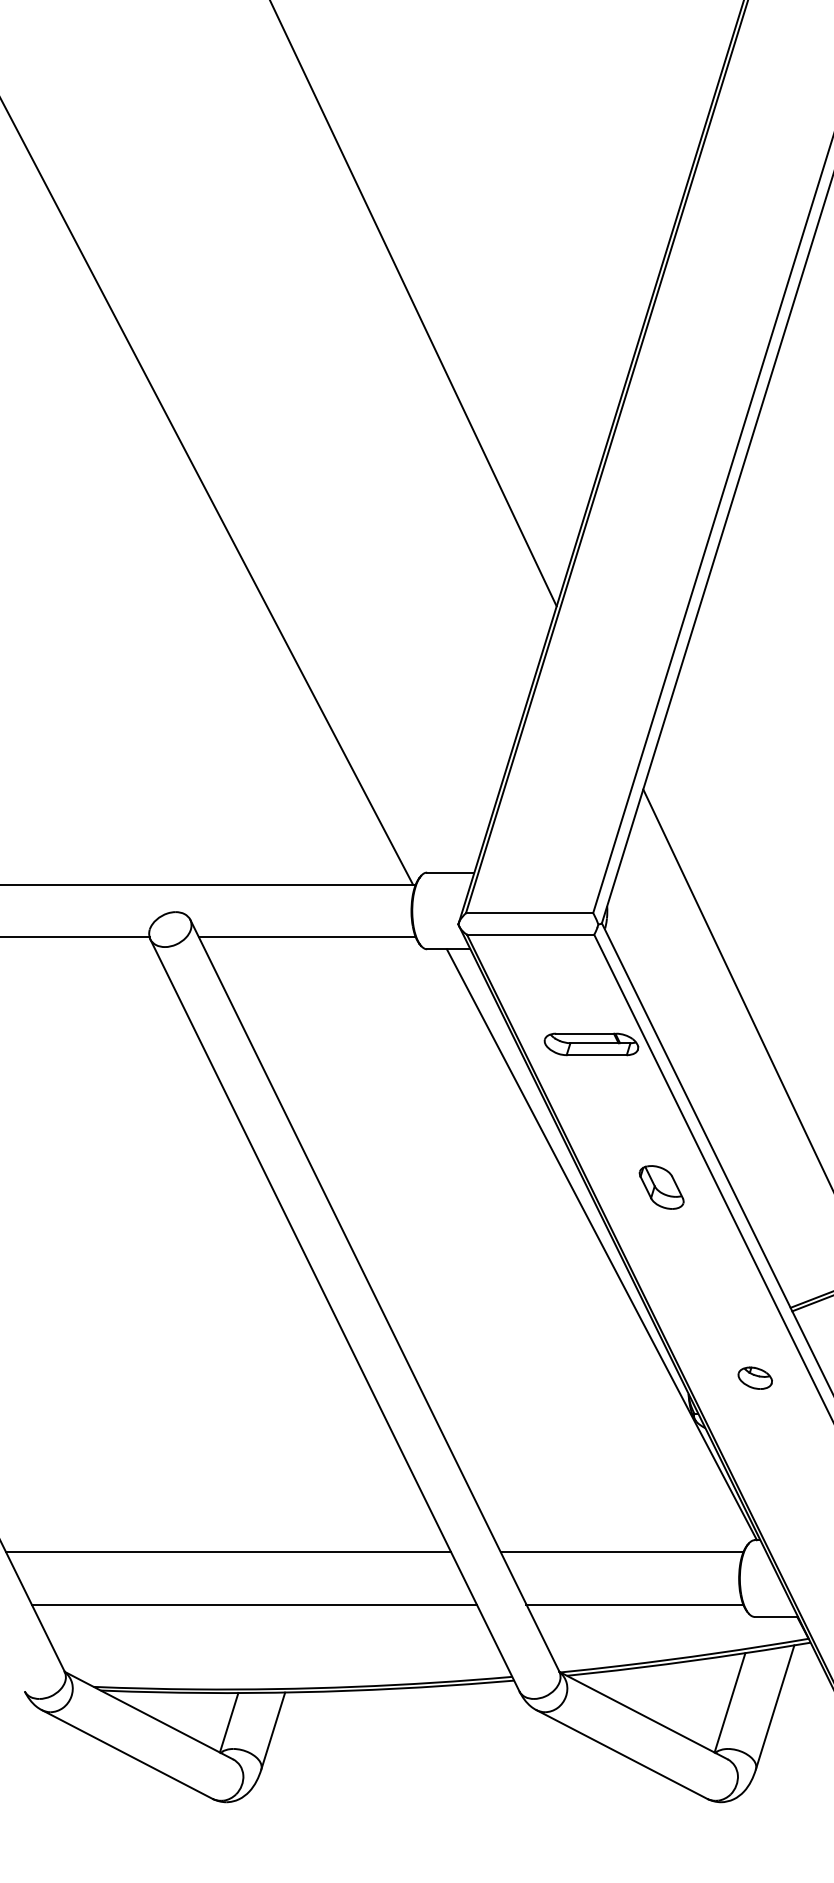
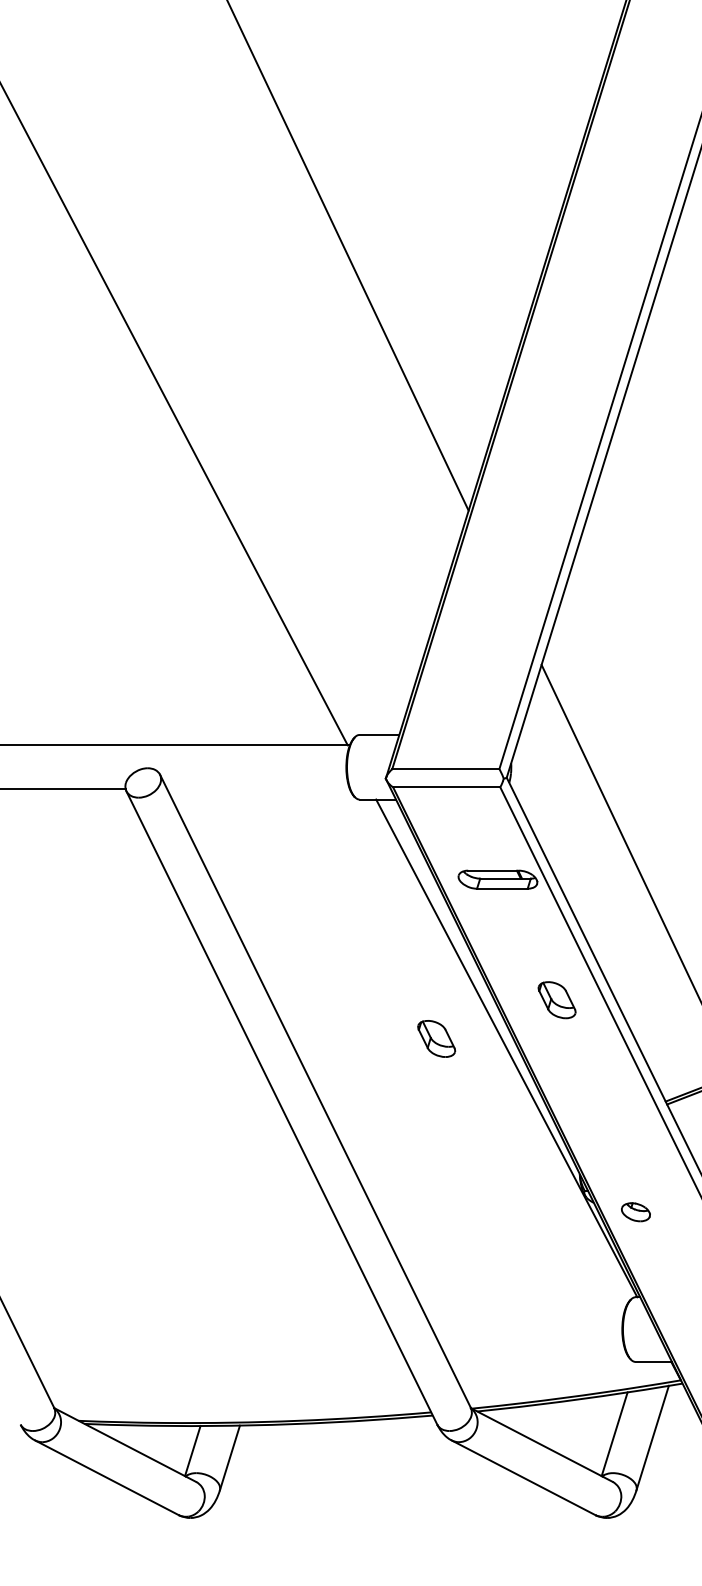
line: (306, 937) -> (257, 789), removed
part: (518, 1233) -> (436, 1038), added
part: (754, 1377) -> (635, 1211), moved
line: (228, 1552) -> (192, 1307), removed
line: (621, 1552) -> (523, 1307), removed
line: (253, 1604) -> (213, 1351), removed
line: (634, 1604) -> (534, 1351), removed

